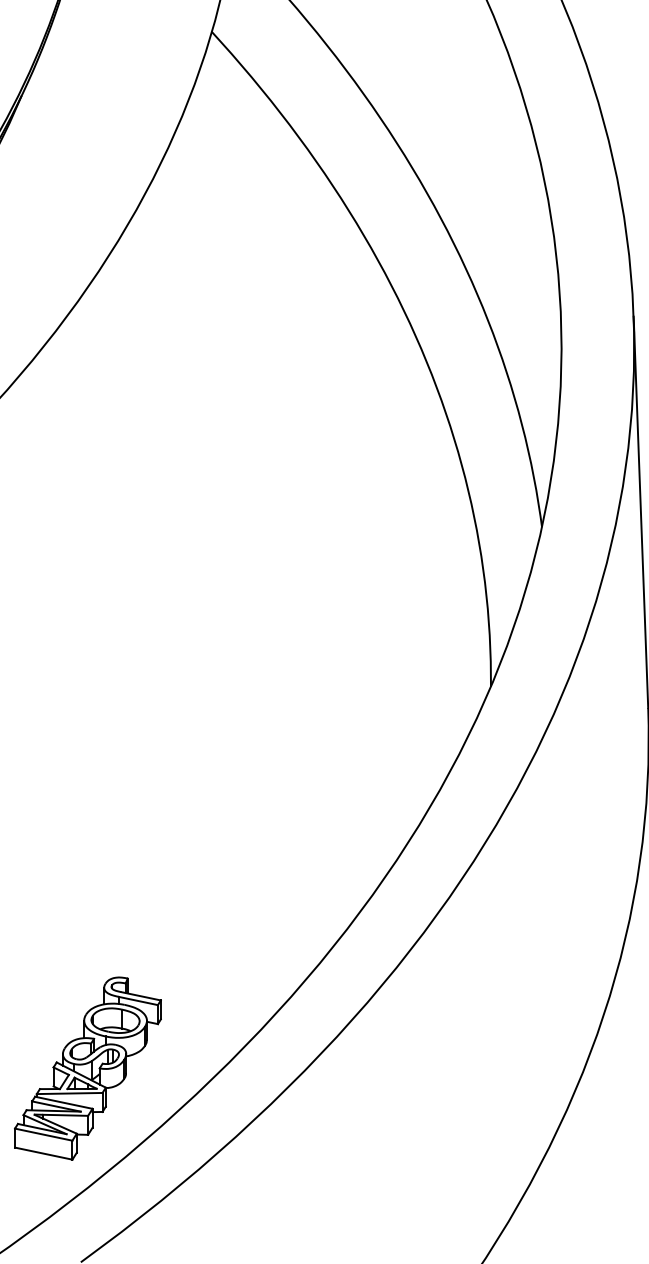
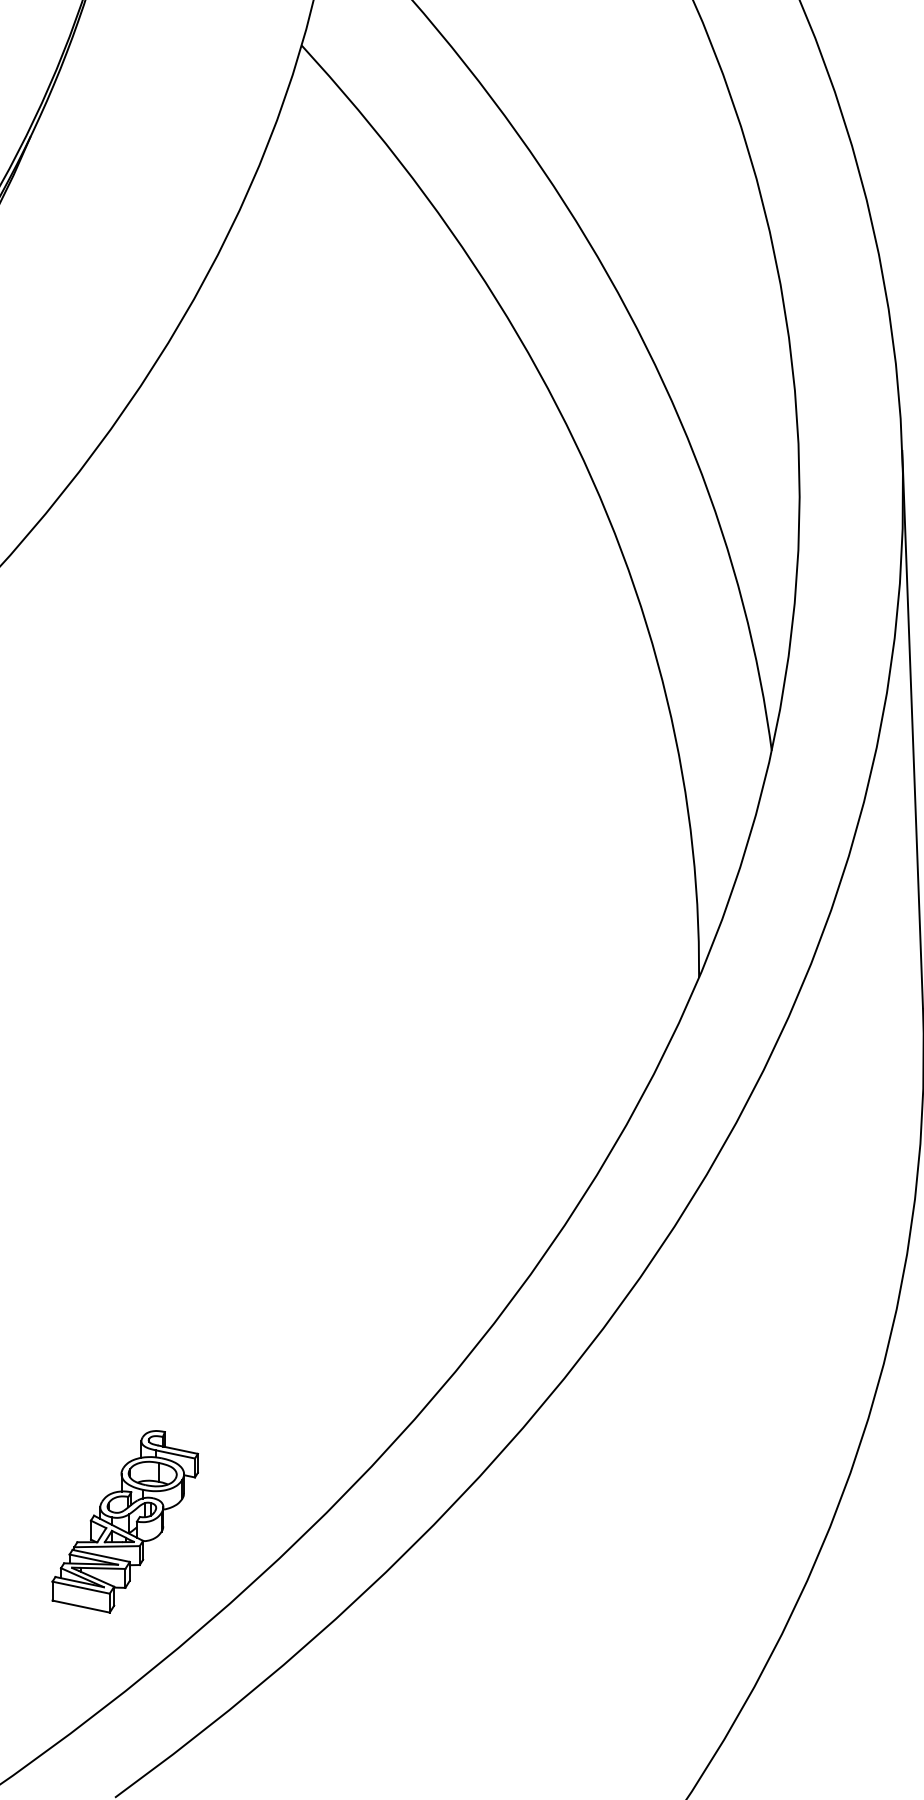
part: (88, 1068) -> (125, 1521), size x0.7

